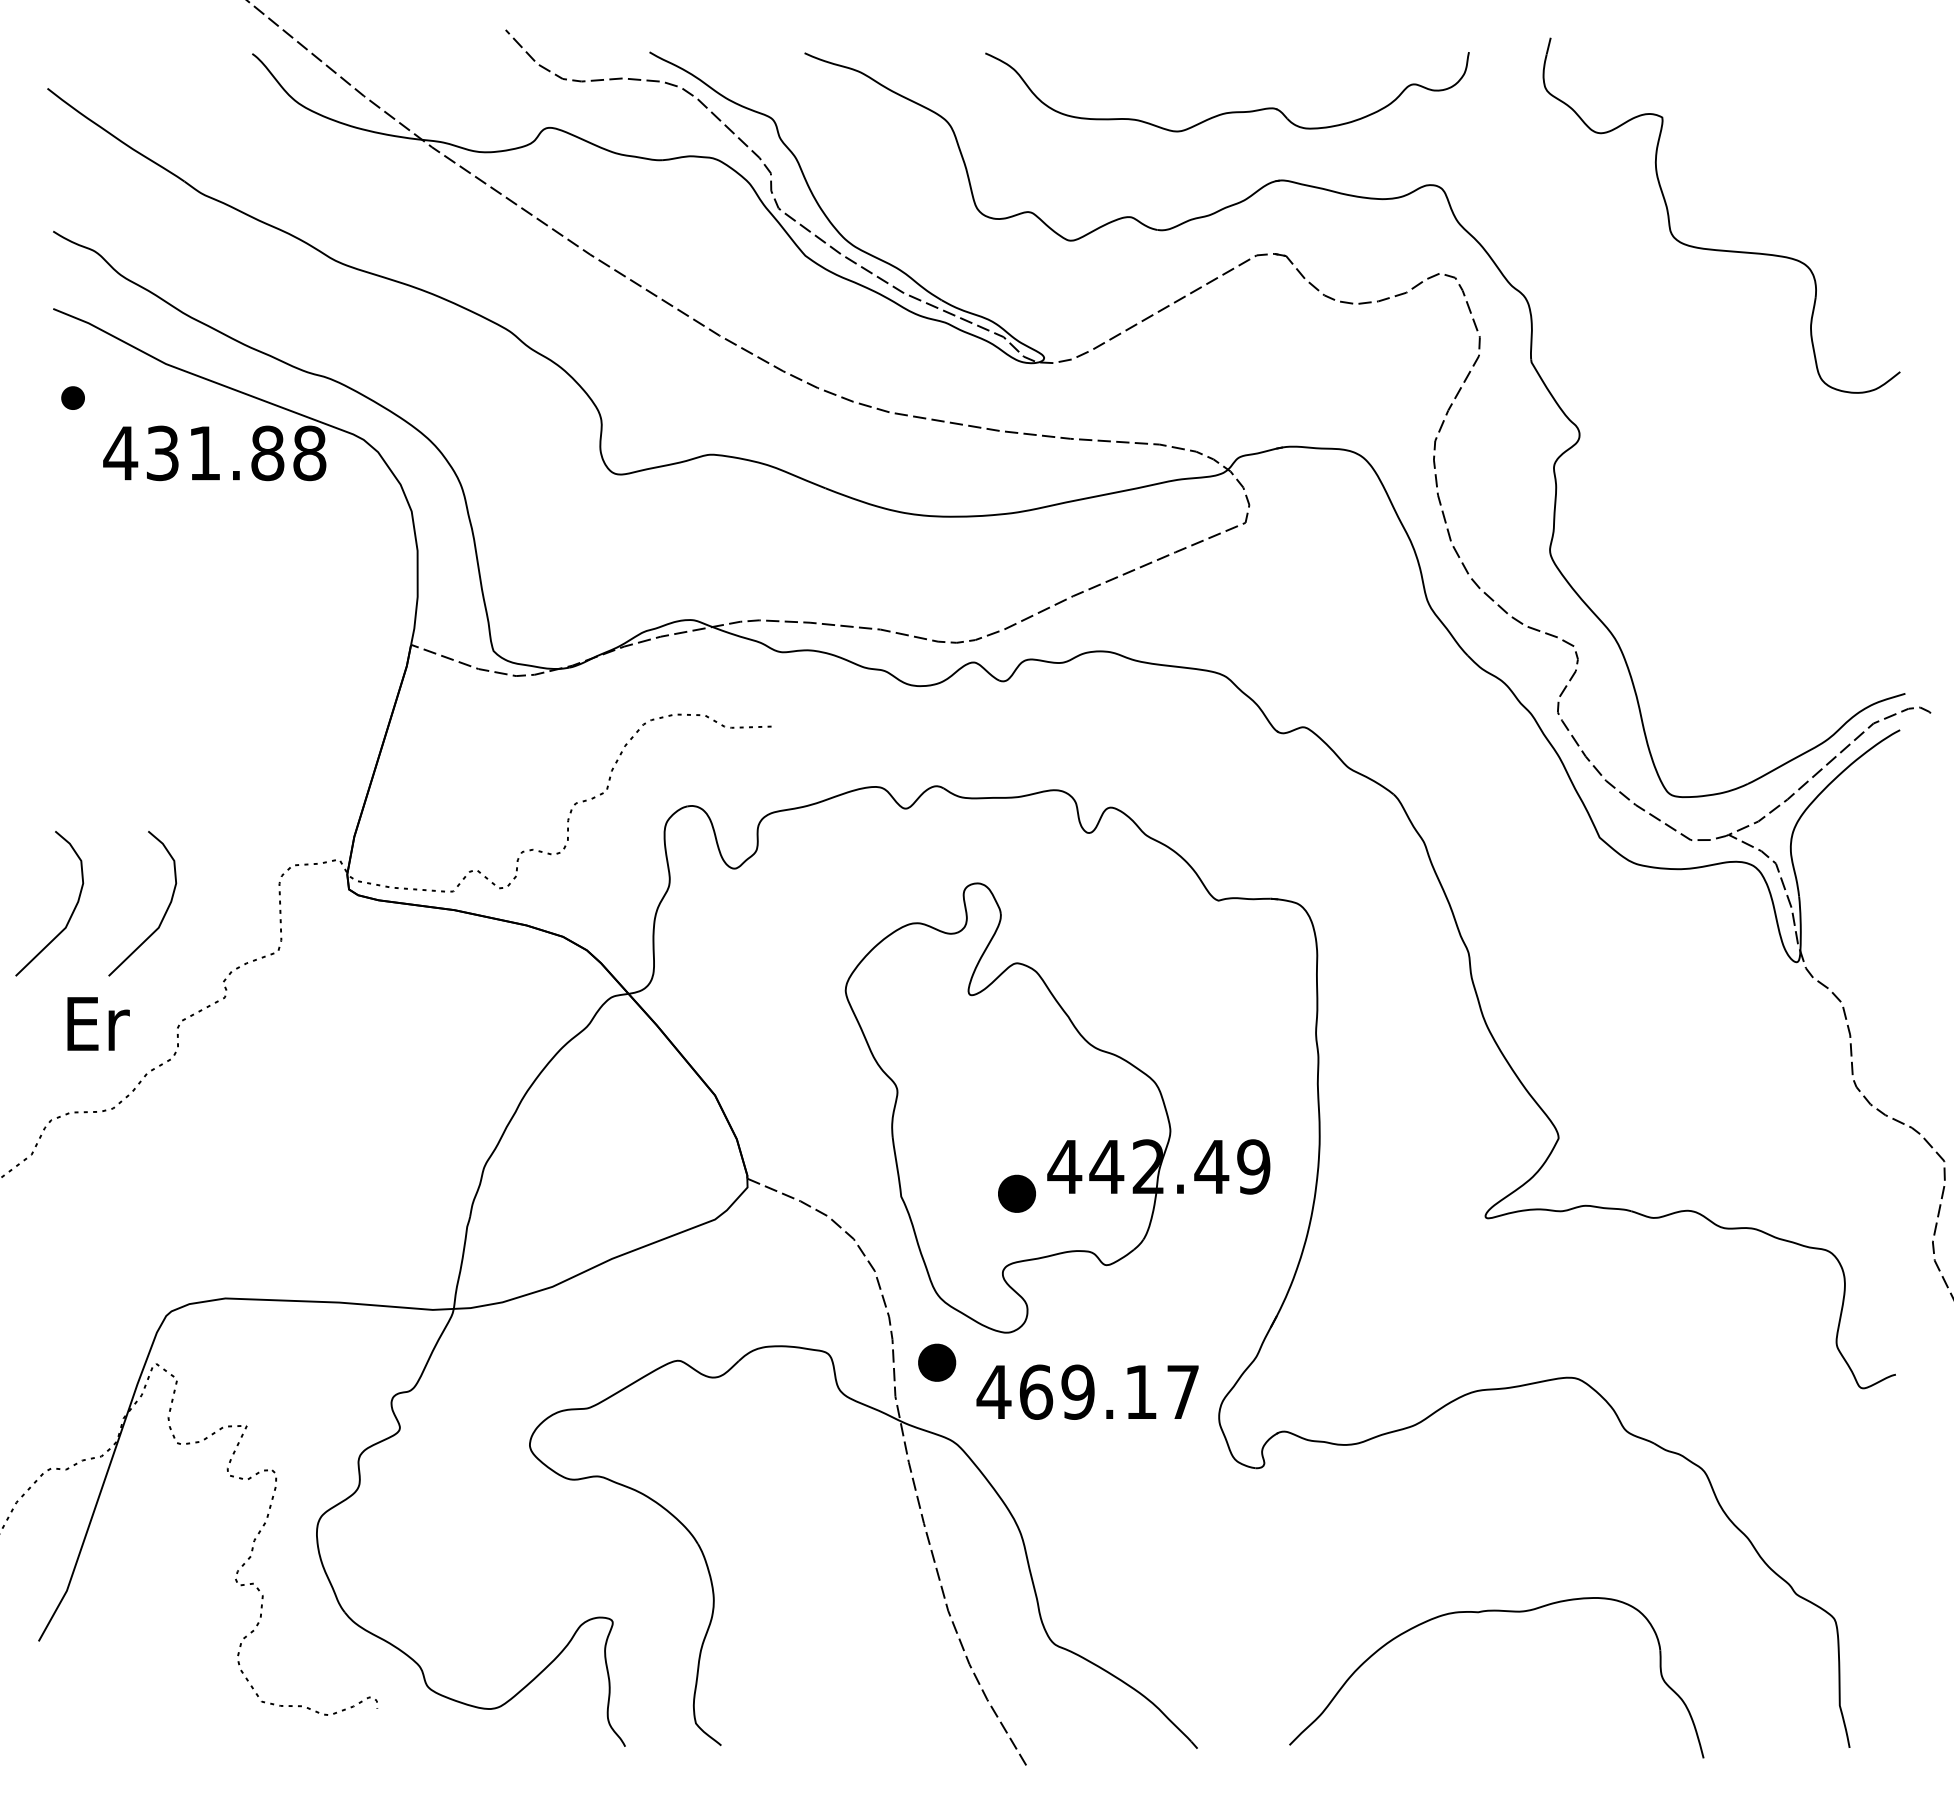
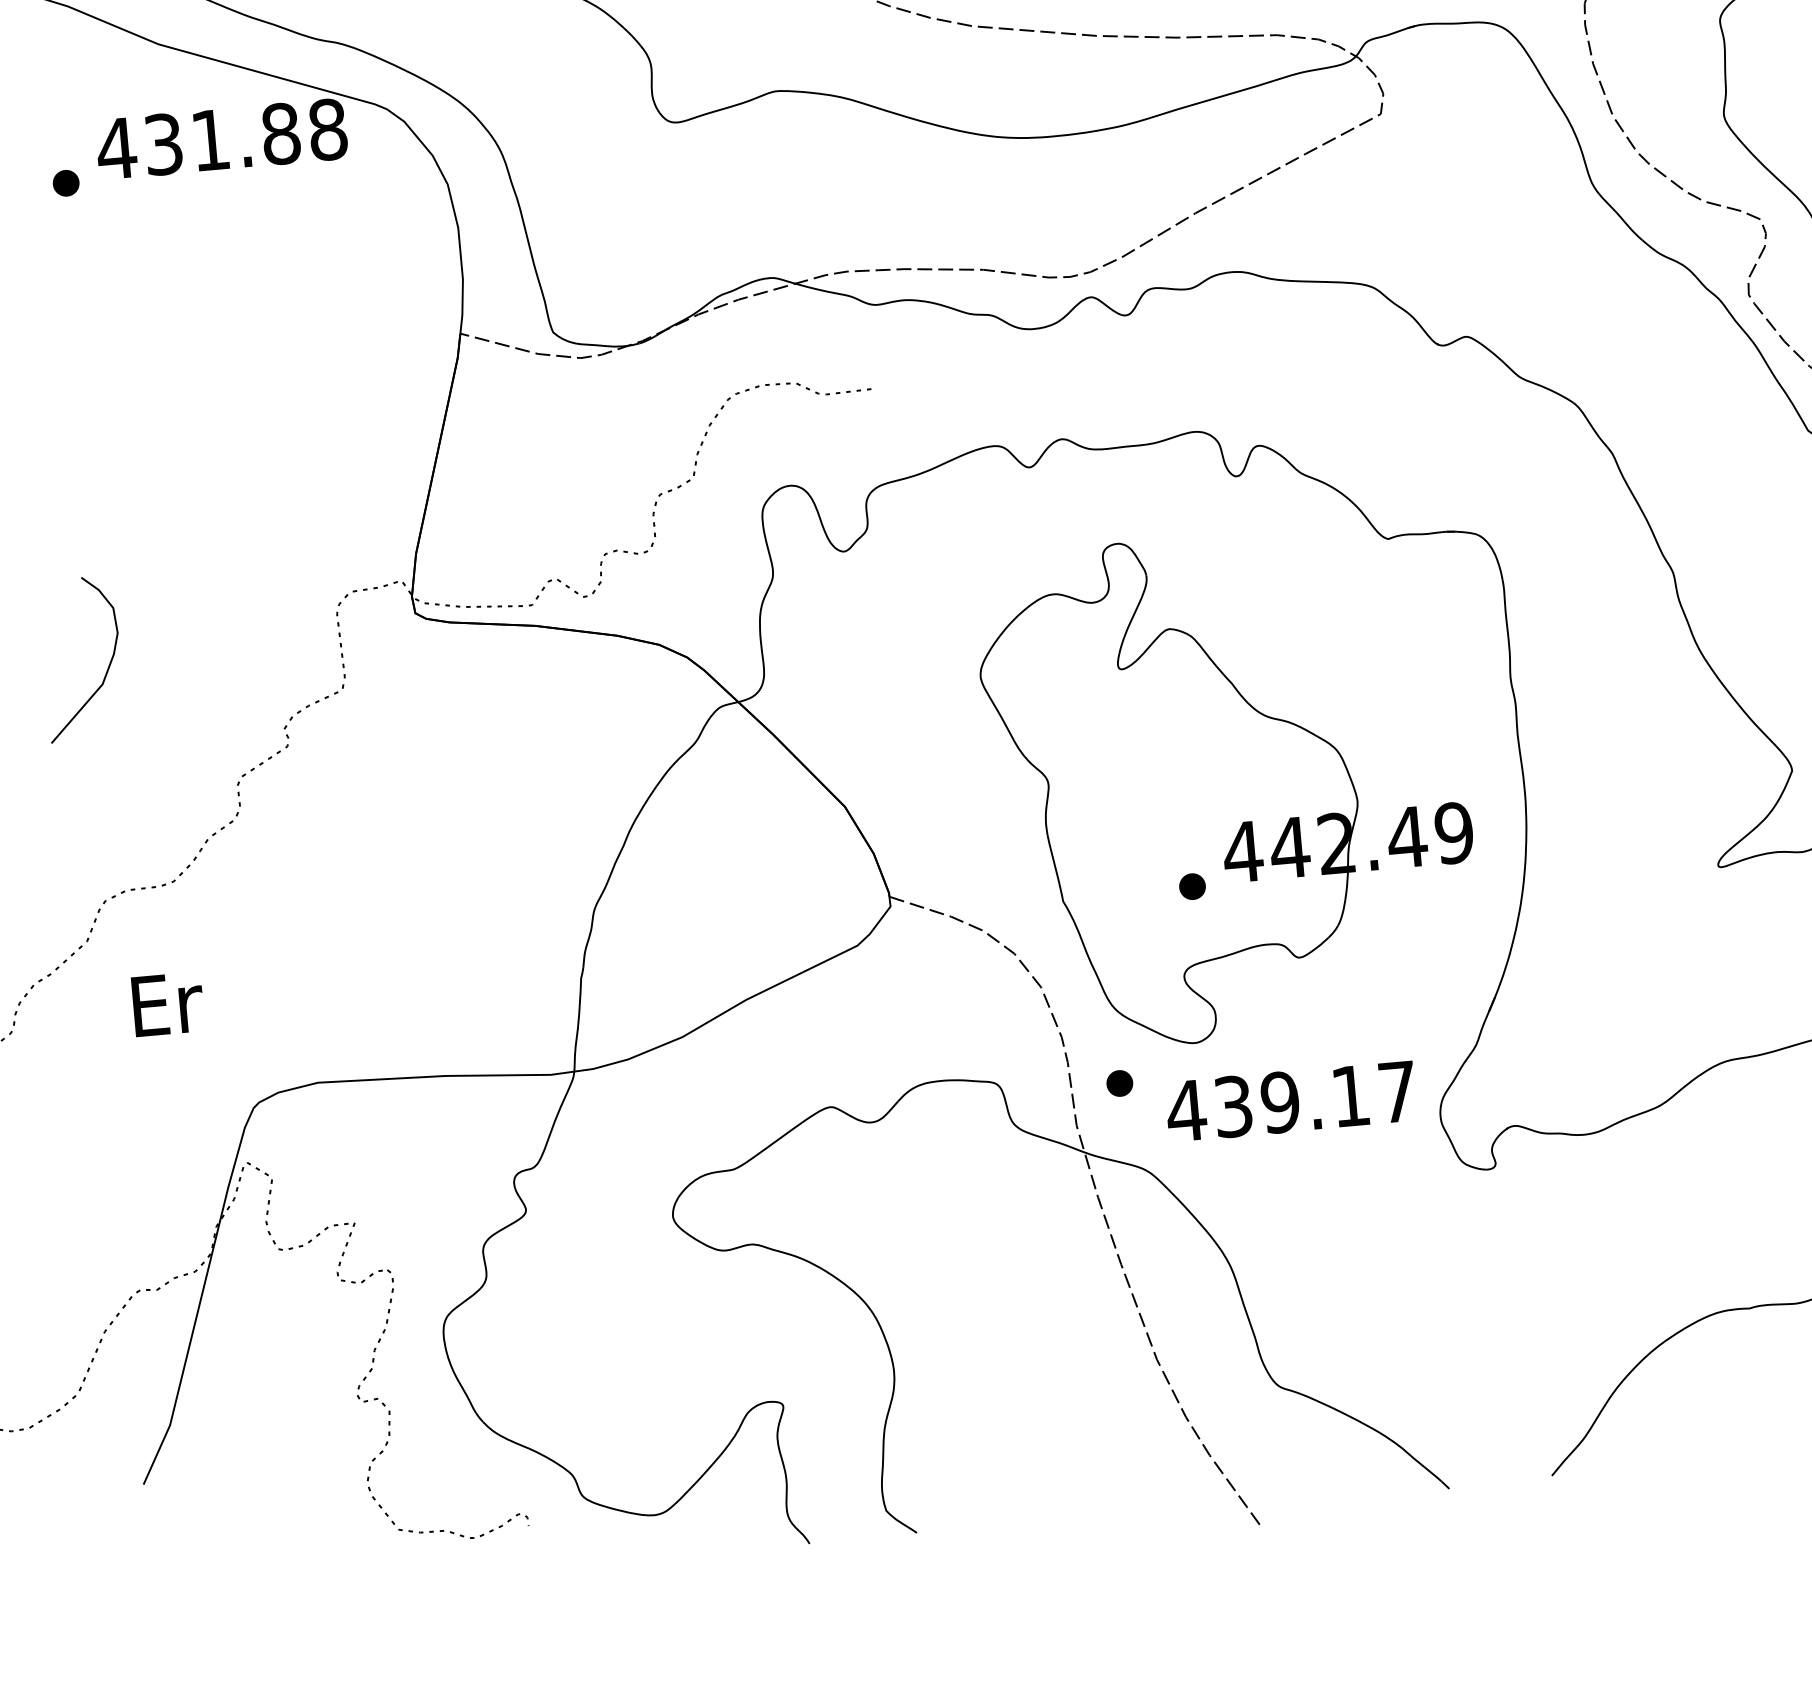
part: (72, 397) -> (65, 182), moved
curve: (164, 913) -> (211, 658), removed
text: (98, 1023) -> (168, 1003), moved
part: (1017, 1193) -> (1192, 886), size x0.62
part: (936, 1362) -> (1119, 1083), size x0.62
text: (1036, 1391) -> (1233, 1105), 469.17 -> 439.17

